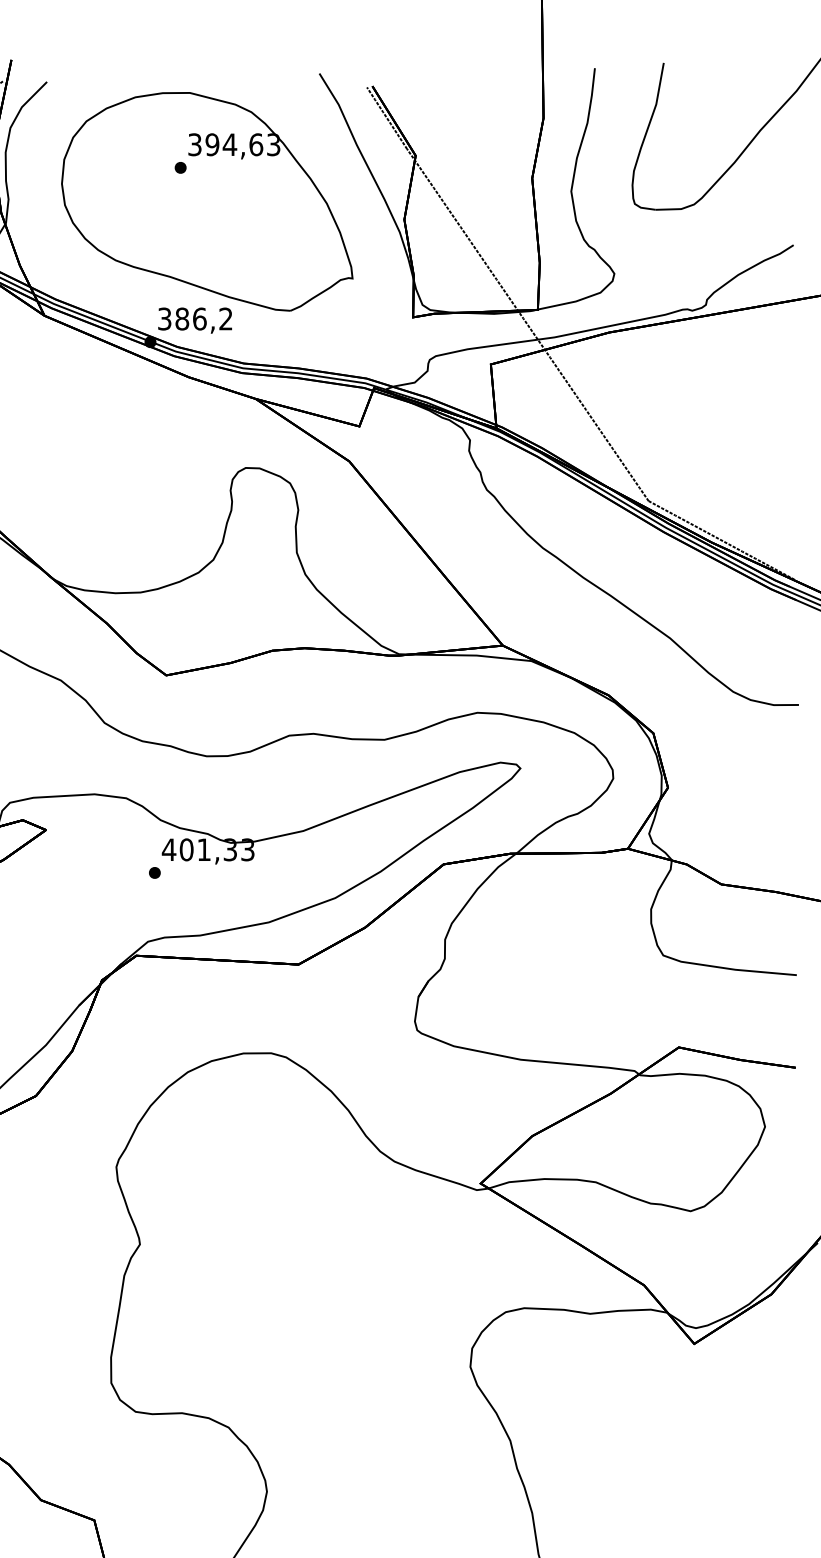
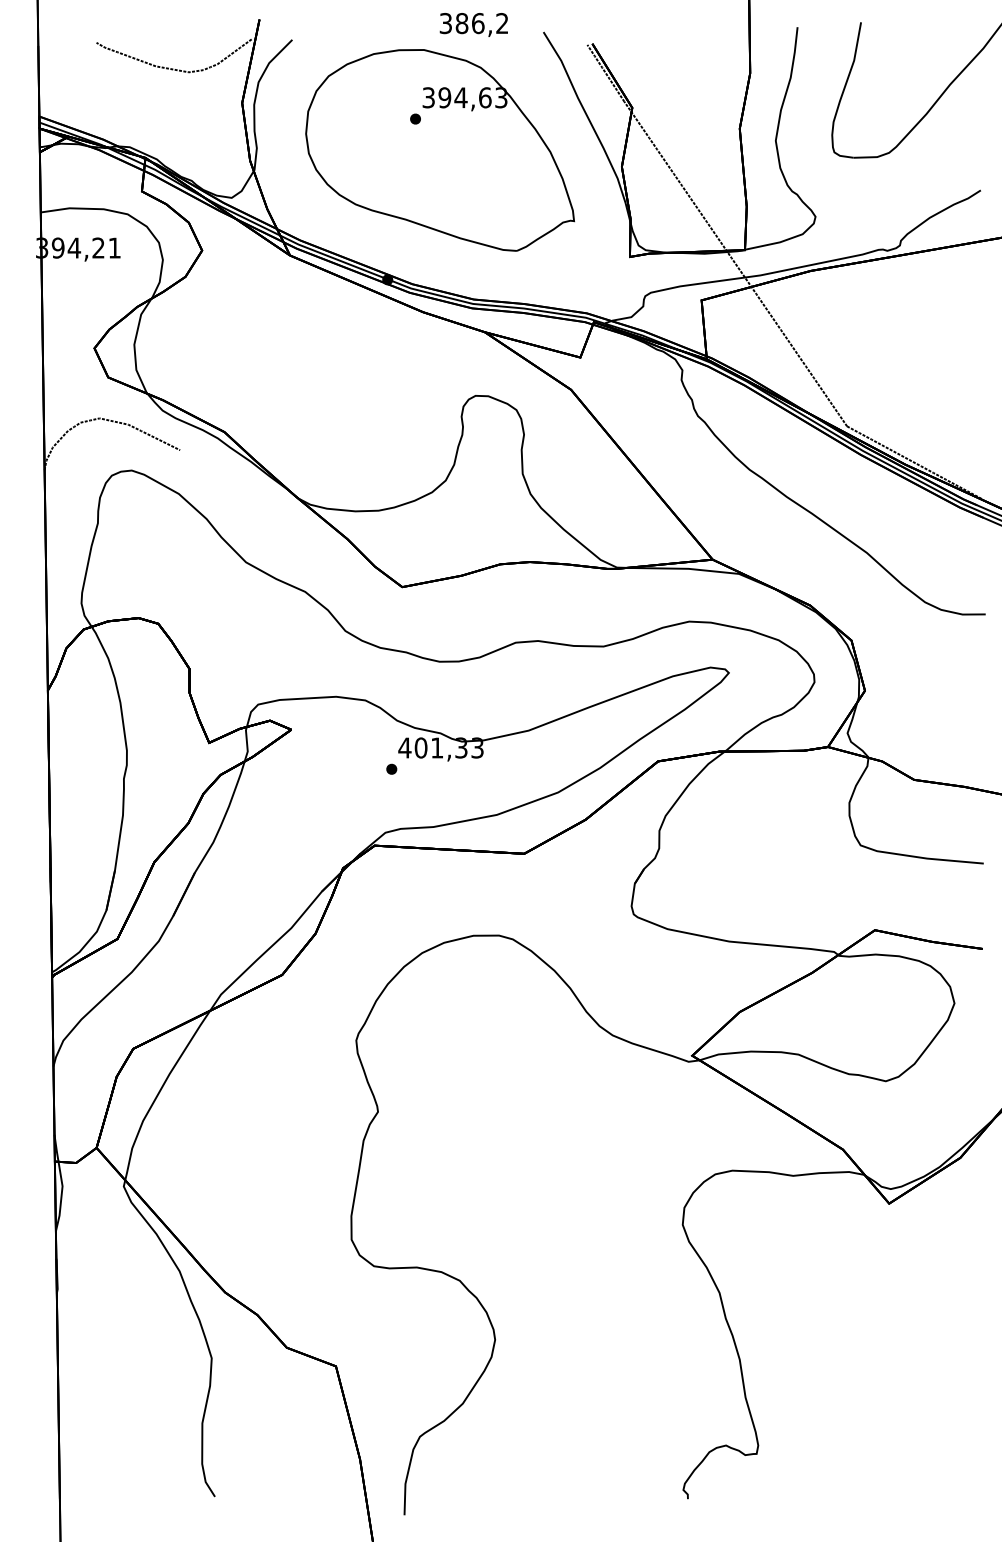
text: (194, 320) -> (473, 24), moved

